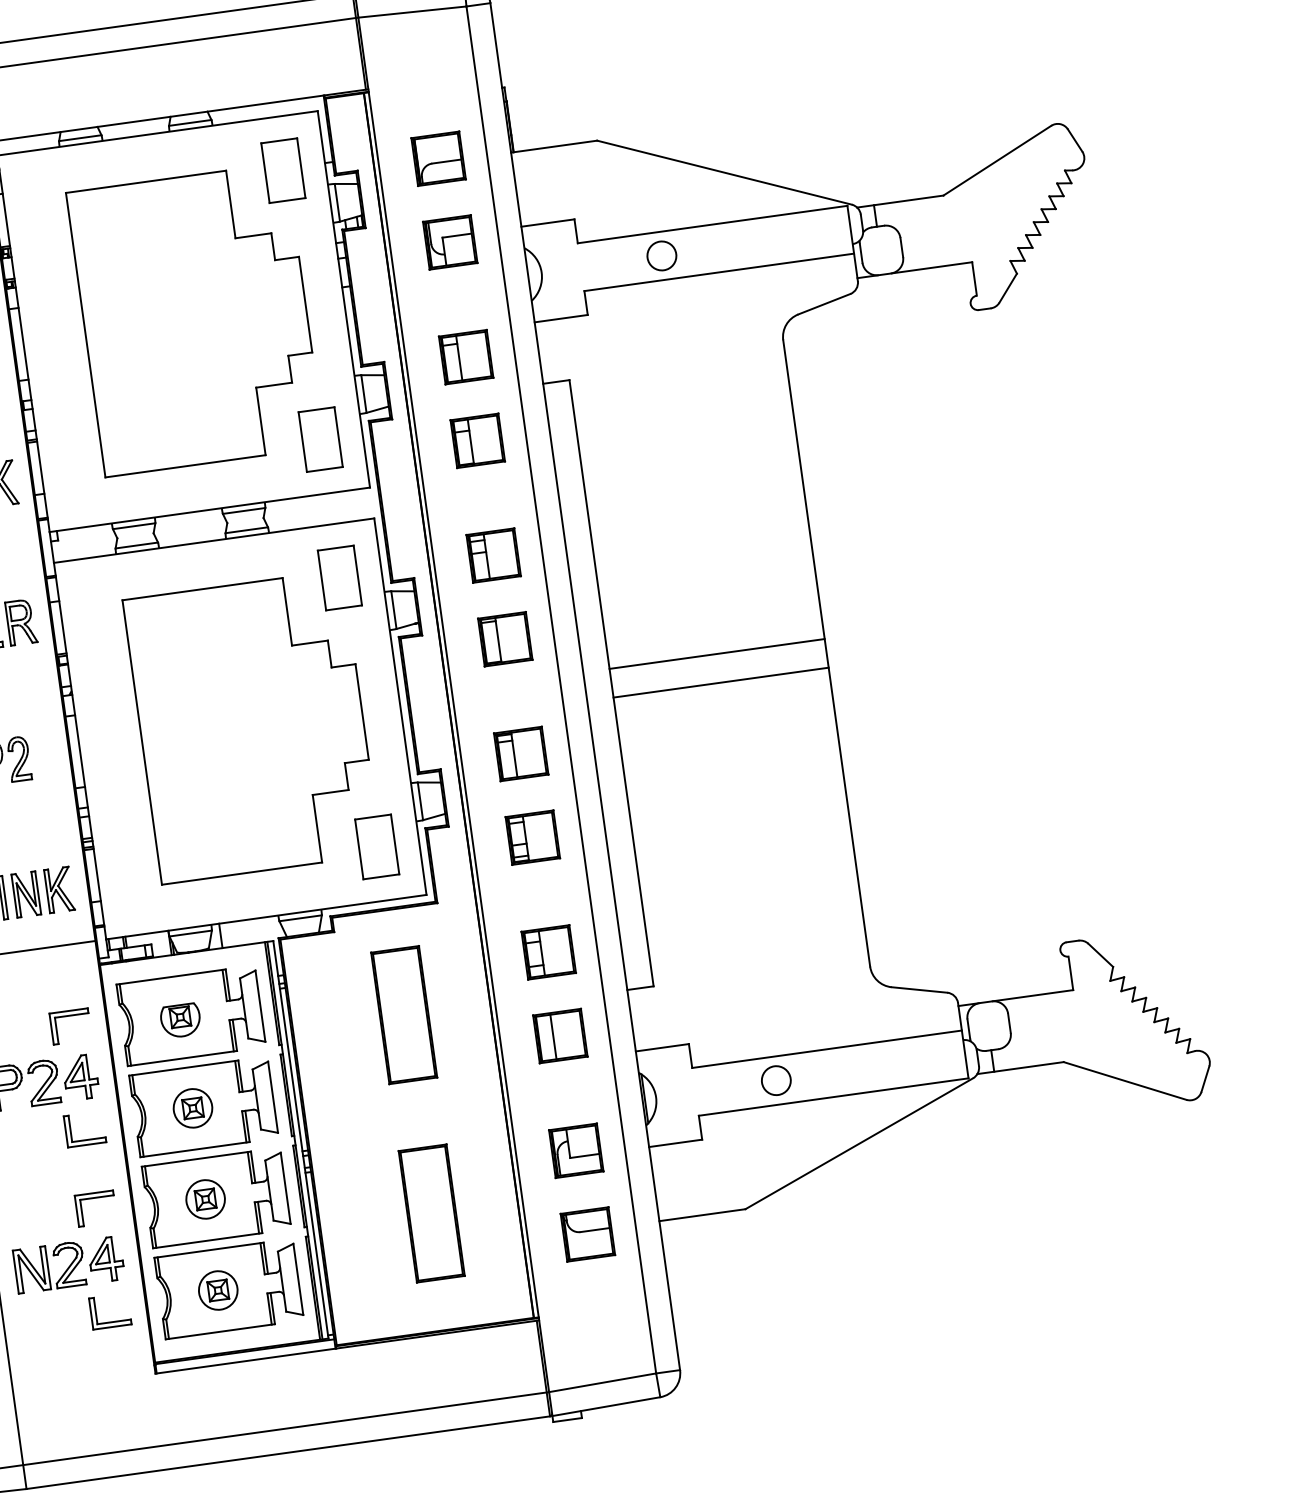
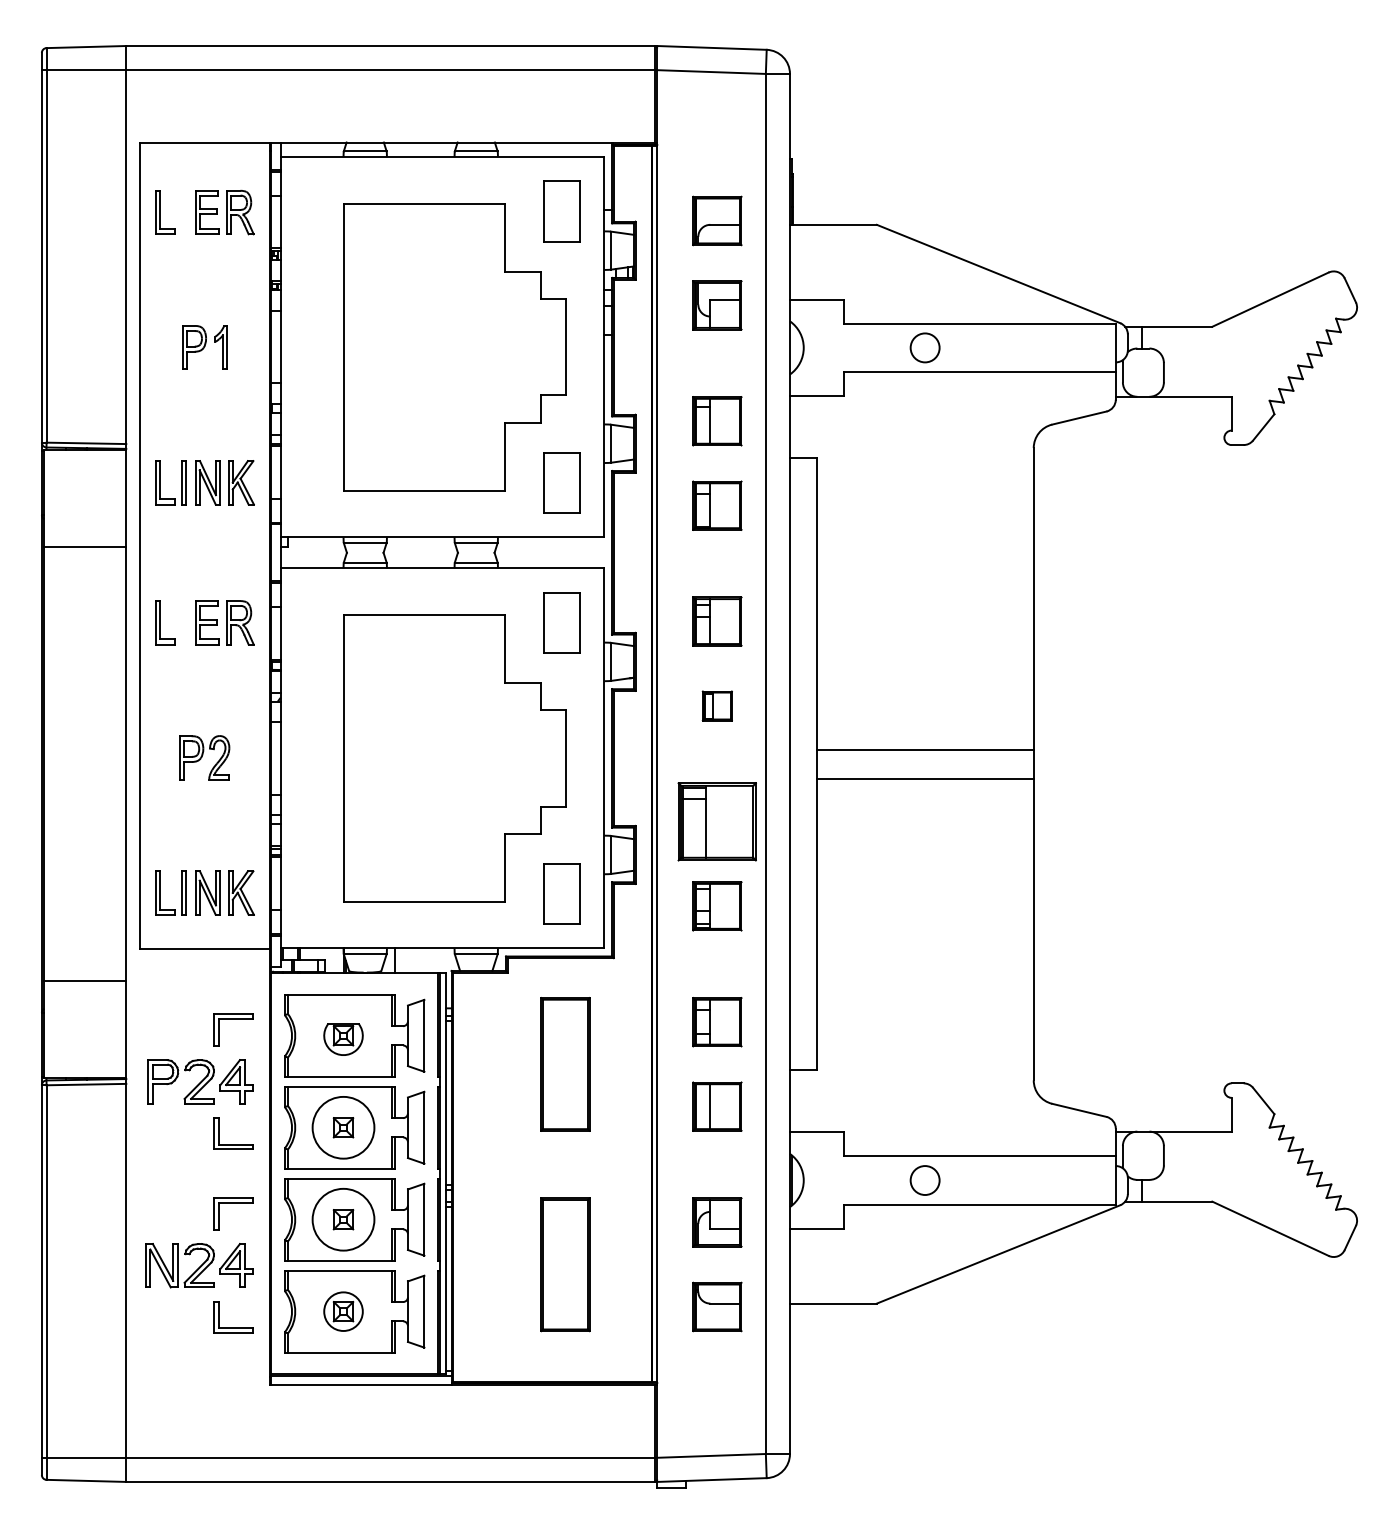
part: (505, 638) -> (717, 705), size x0.6
part: (521, 753) -> (717, 821), size x1.6
circle: (192, 1108) -> (343, 1127), size x1.6
circle: (205, 1199) -> (343, 1219), size x1.6

